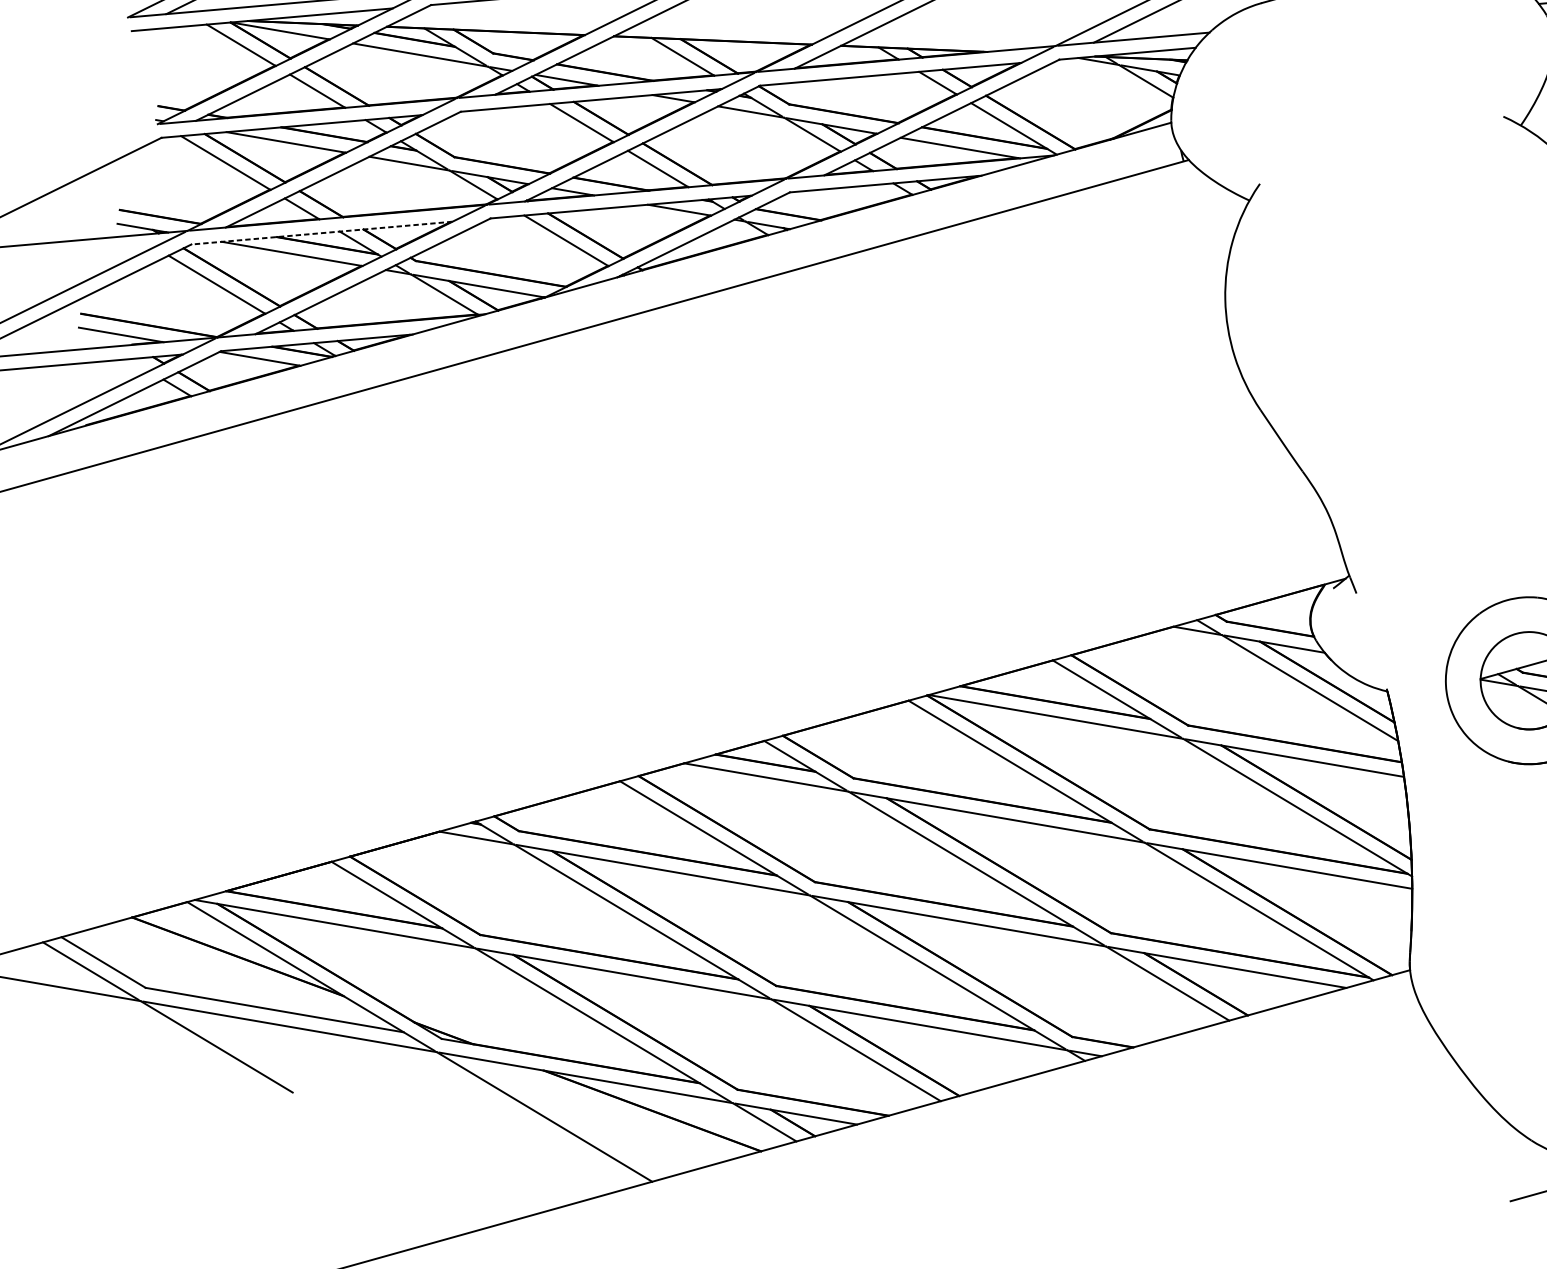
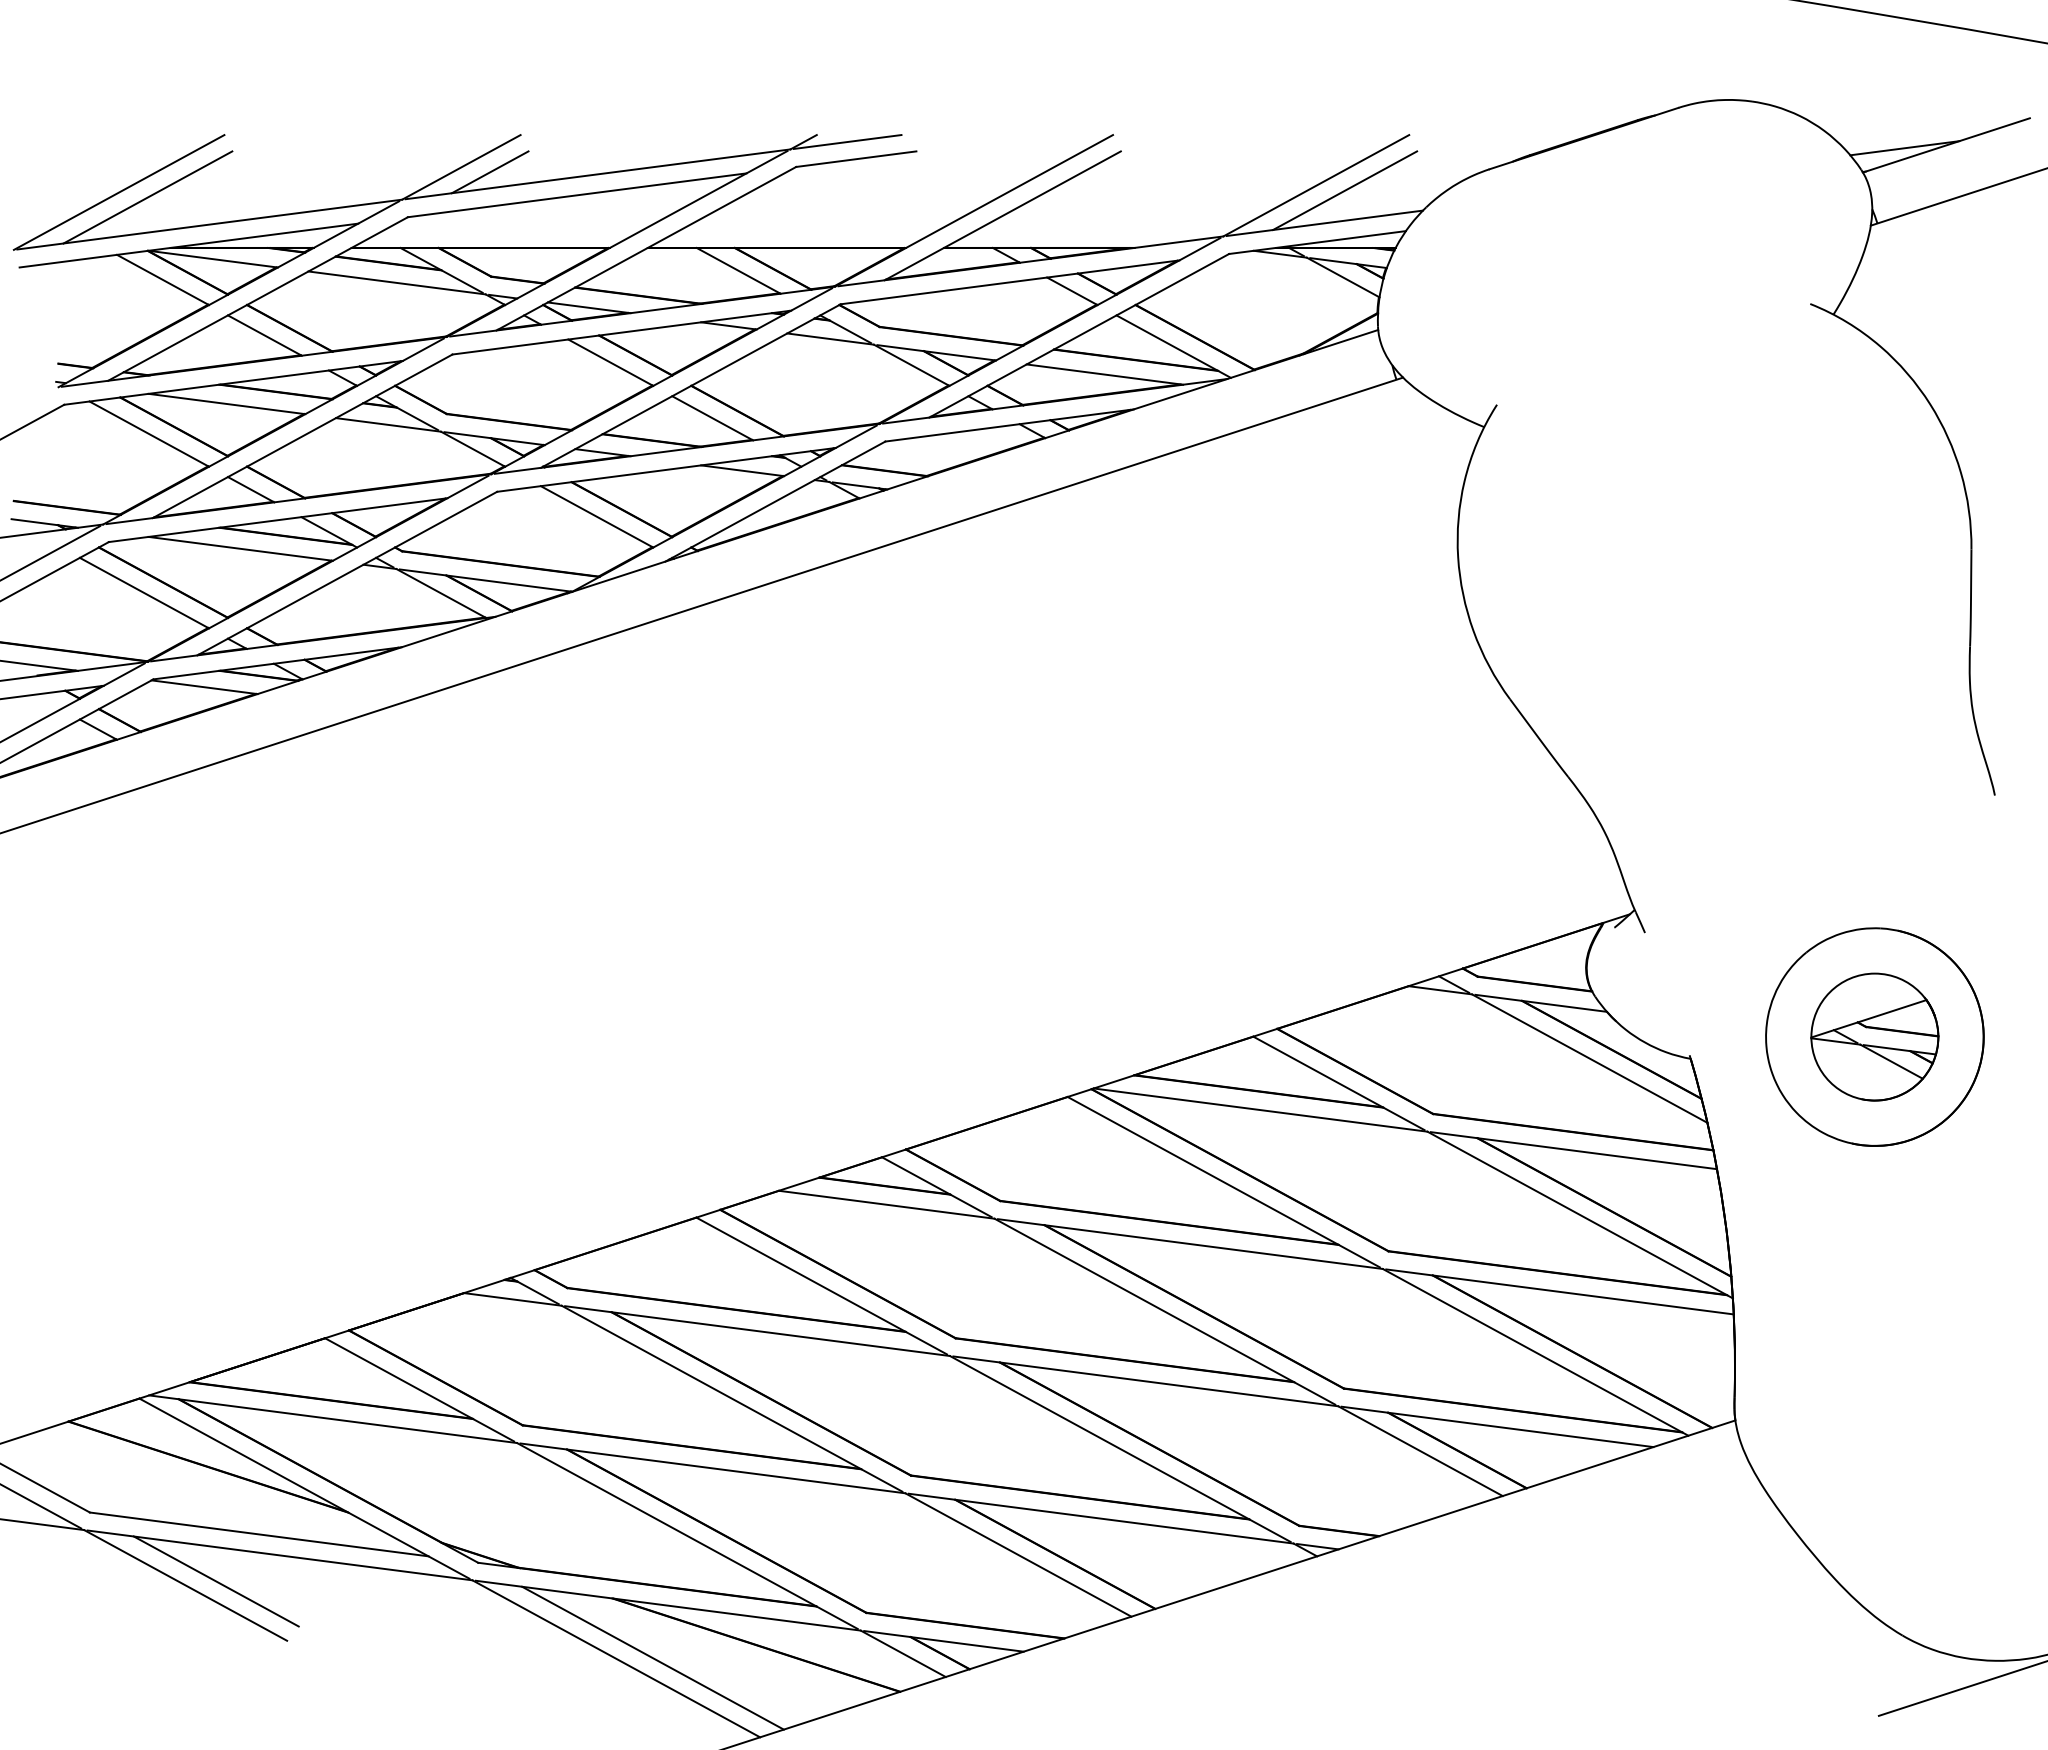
line: (322, 233) -> (278, 520), dashed -> solid
line: (239, 1044) -> (215, 1581), added
line: (572, 1117) -> (652, 1657), added

